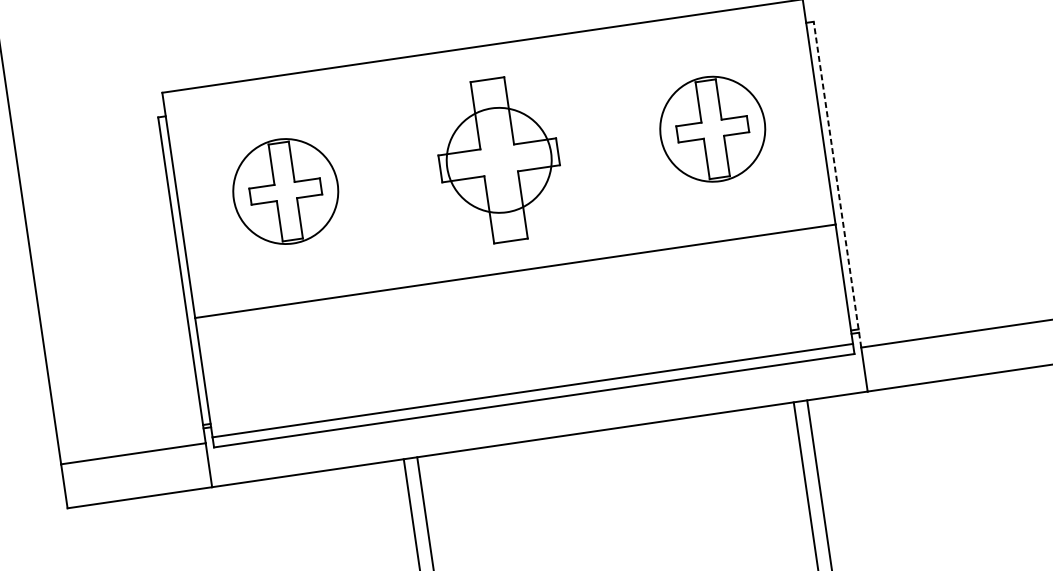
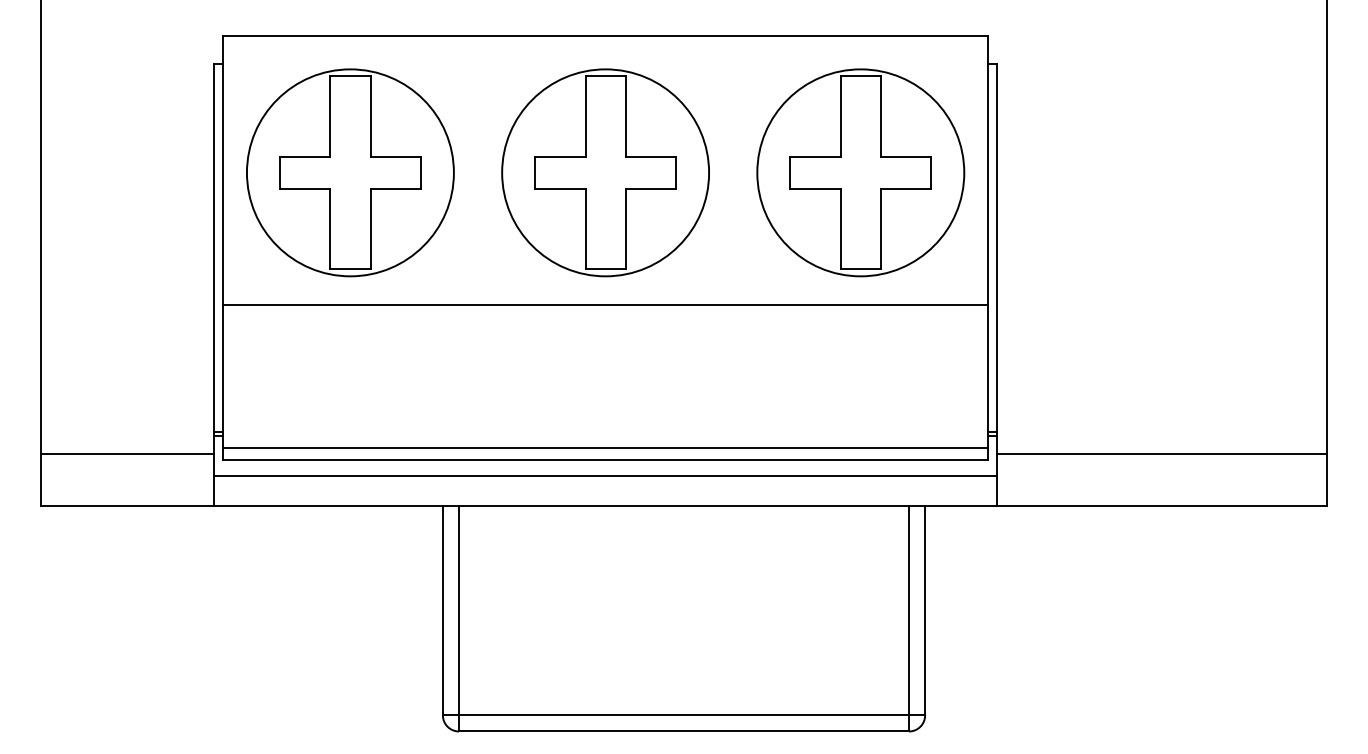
part: (712, 128) -> (860, 172), size x1.67
circle: (499, 160) -> (605, 172), size x1.67
line: (837, 185) -> (997, 259), dashed -> solid
part: (285, 191) -> (350, 172), size x1.67
line: (536, 414) -> (605, 476), added

